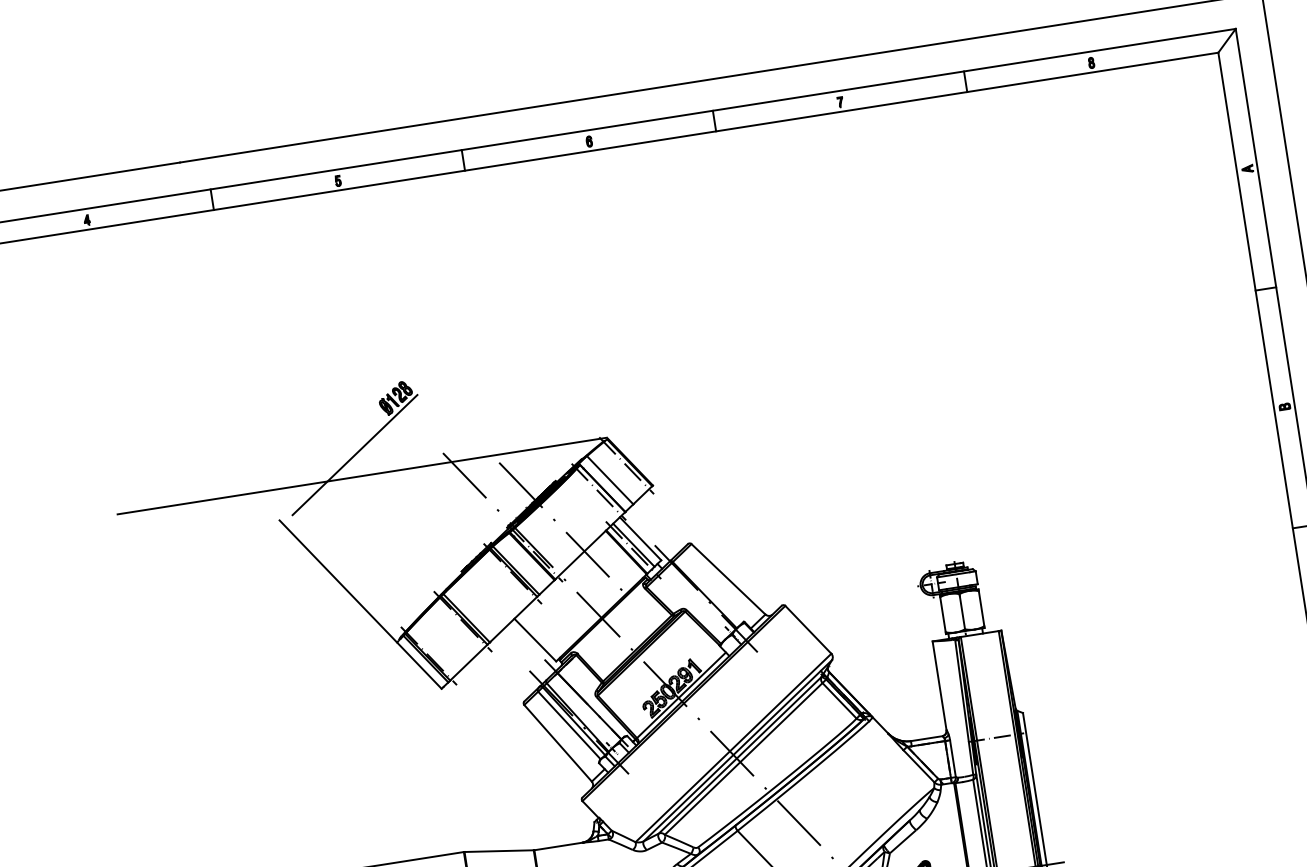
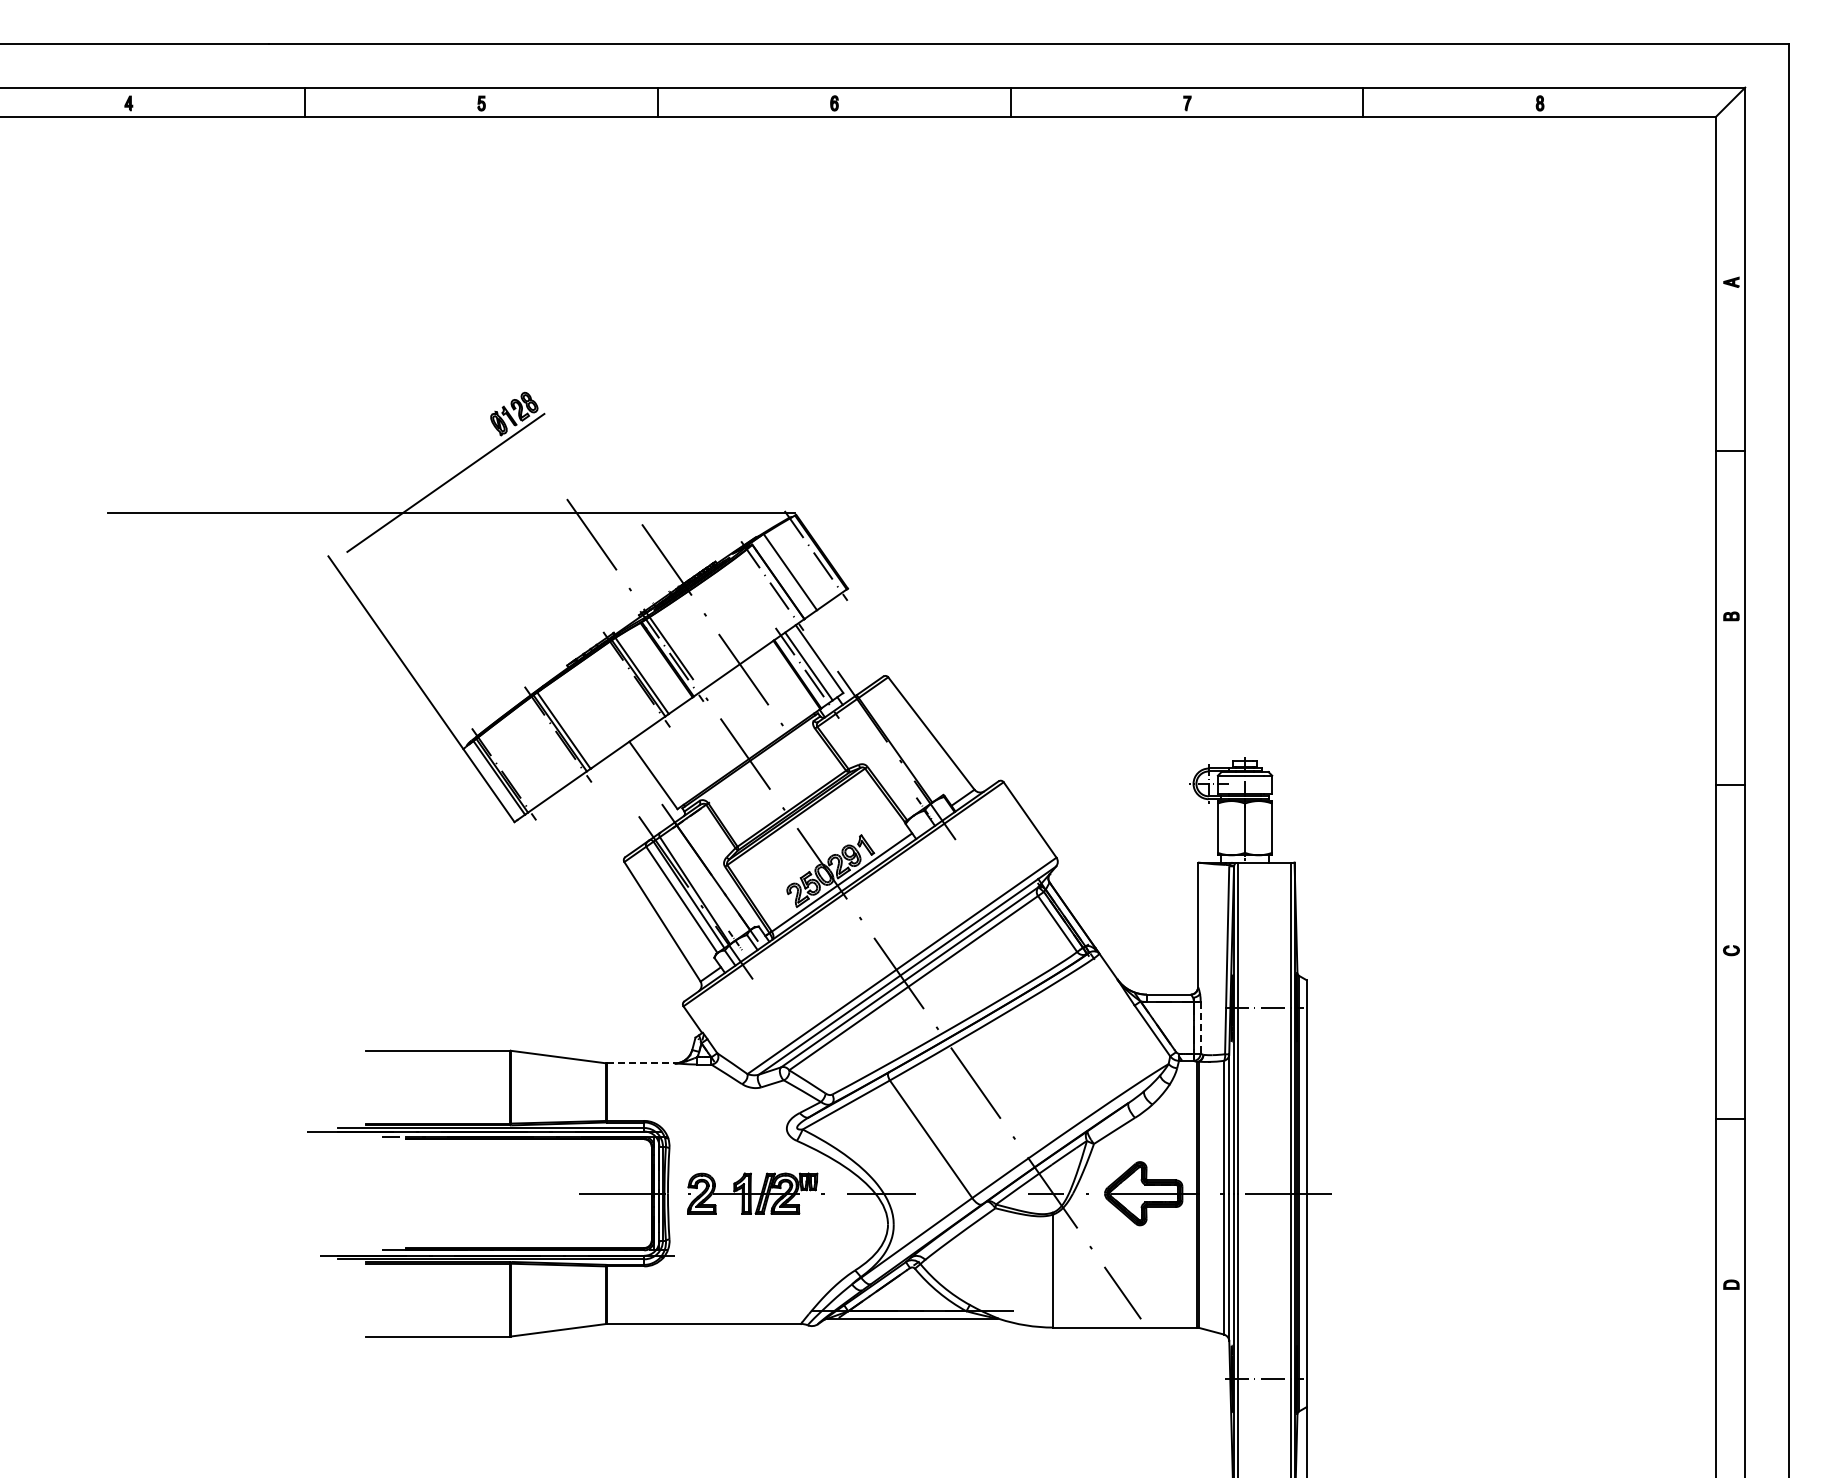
line: (952, 758) -> (1200, 1027), solid -> dashed
line: (558, 846) -> (640, 1063), solid -> dashed

